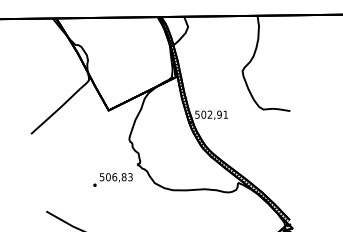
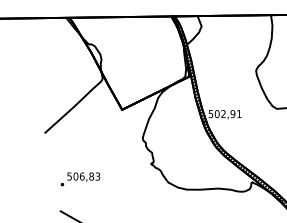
text: (112, 179) -> (79, 178), moved

